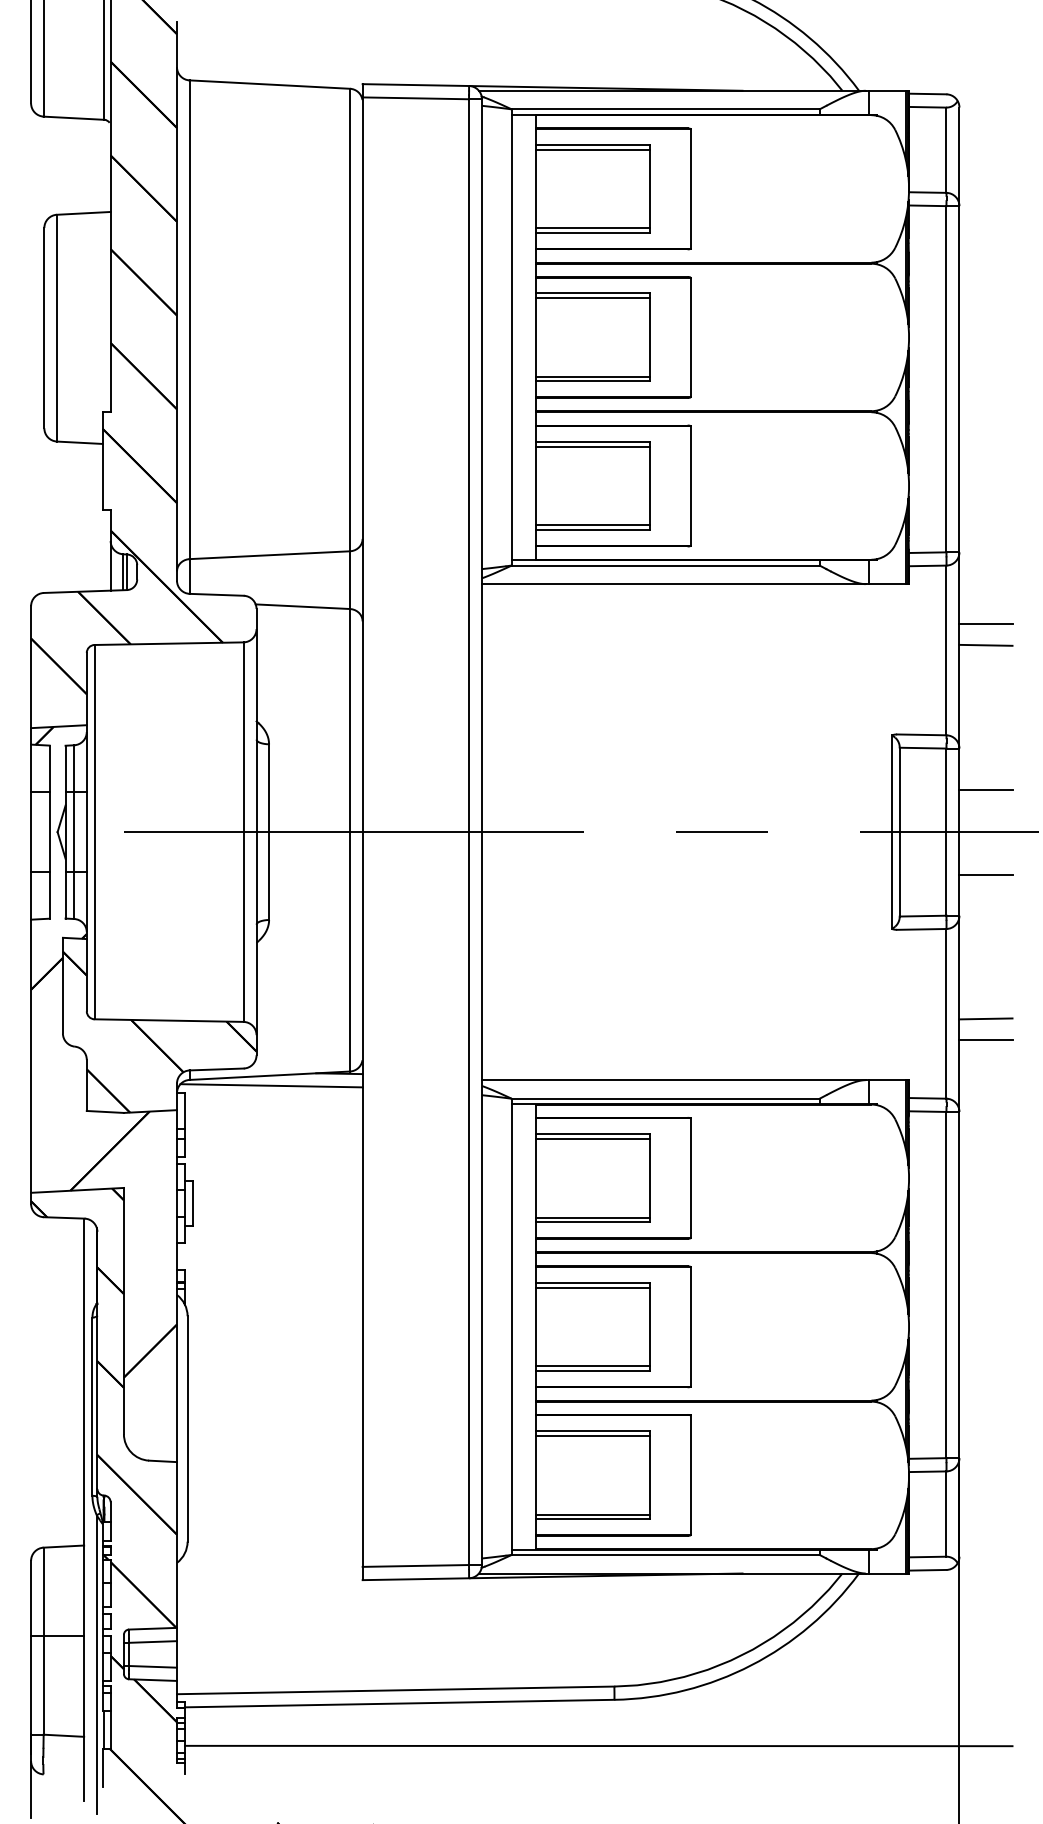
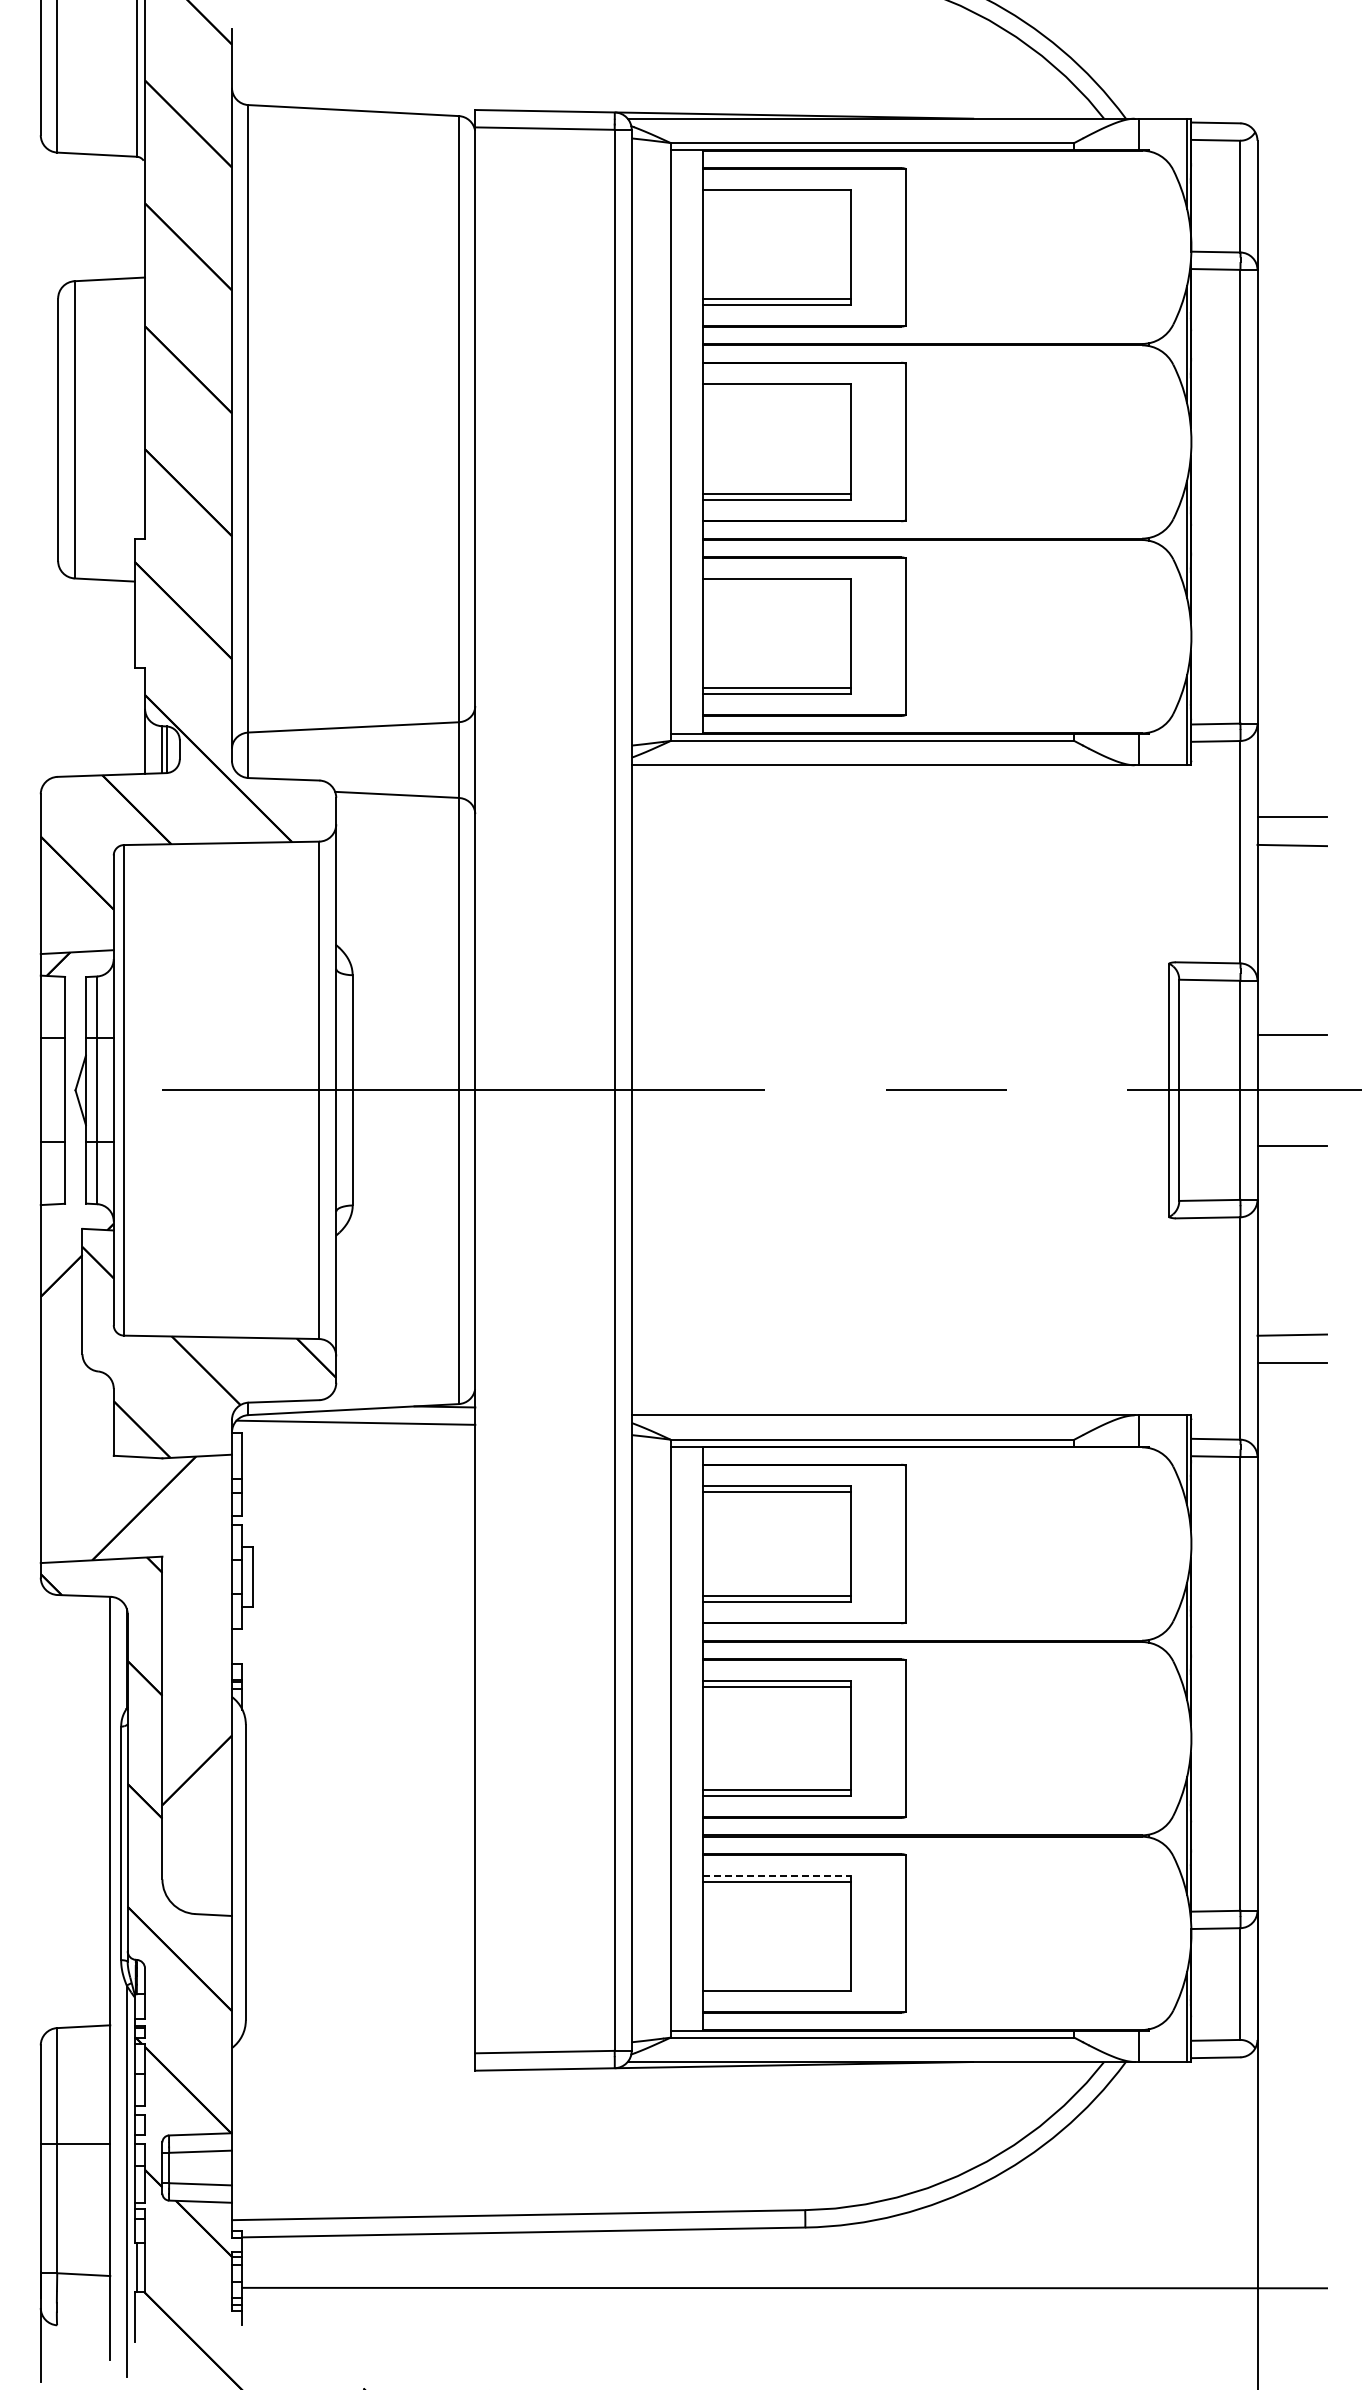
line: (593, 149) -> (777, 195), removed
line: (593, 298) -> (777, 390), removed
line: (593, 446) -> (777, 585), removed
line: (593, 1431) -> (777, 1875), solid -> dashed
line: (593, 1514) -> (777, 1984), removed

